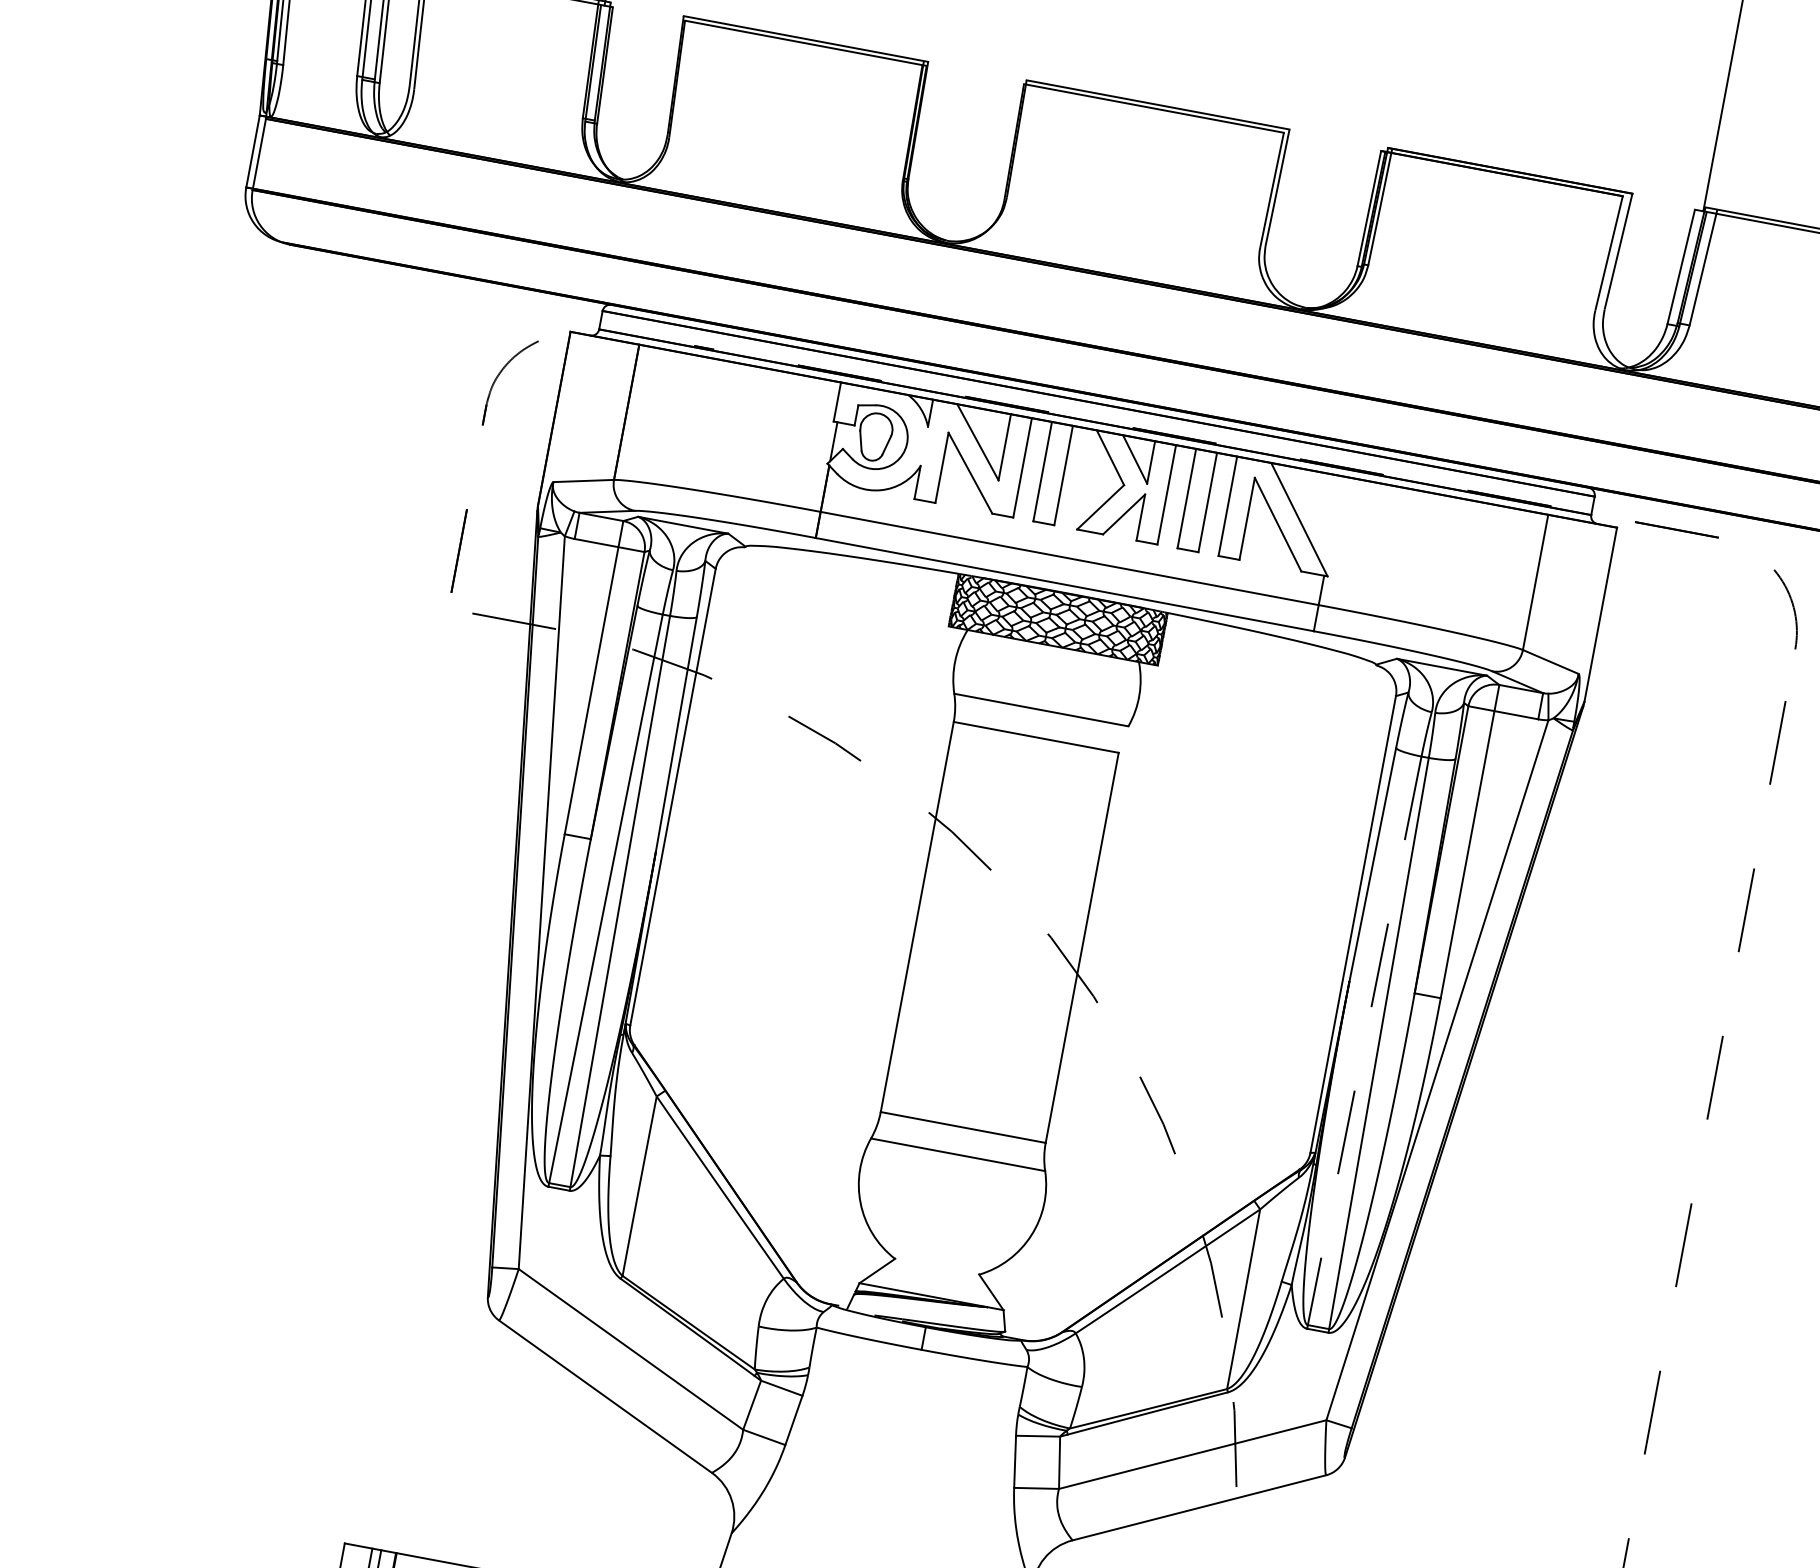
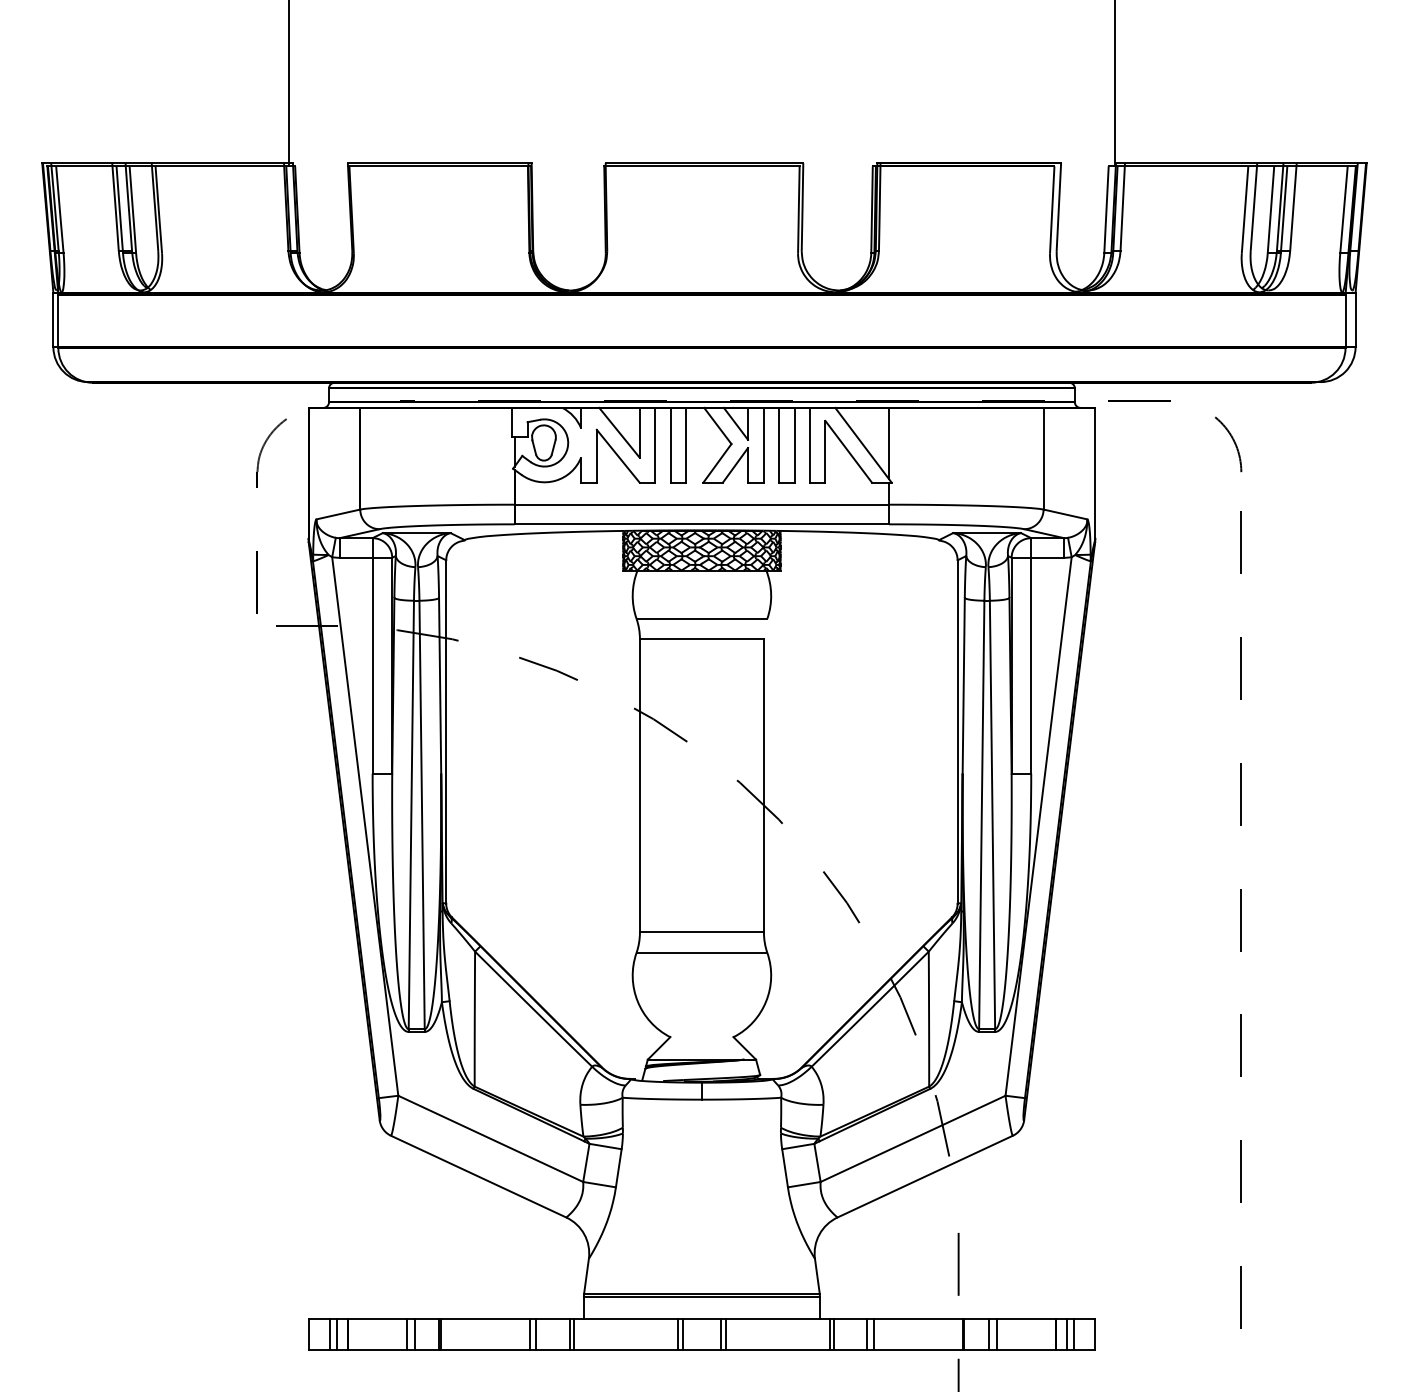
line: (1334, 523) -> (889, 443), added
line: (1364, 1041) -> (981, 815), dashed -> solid

